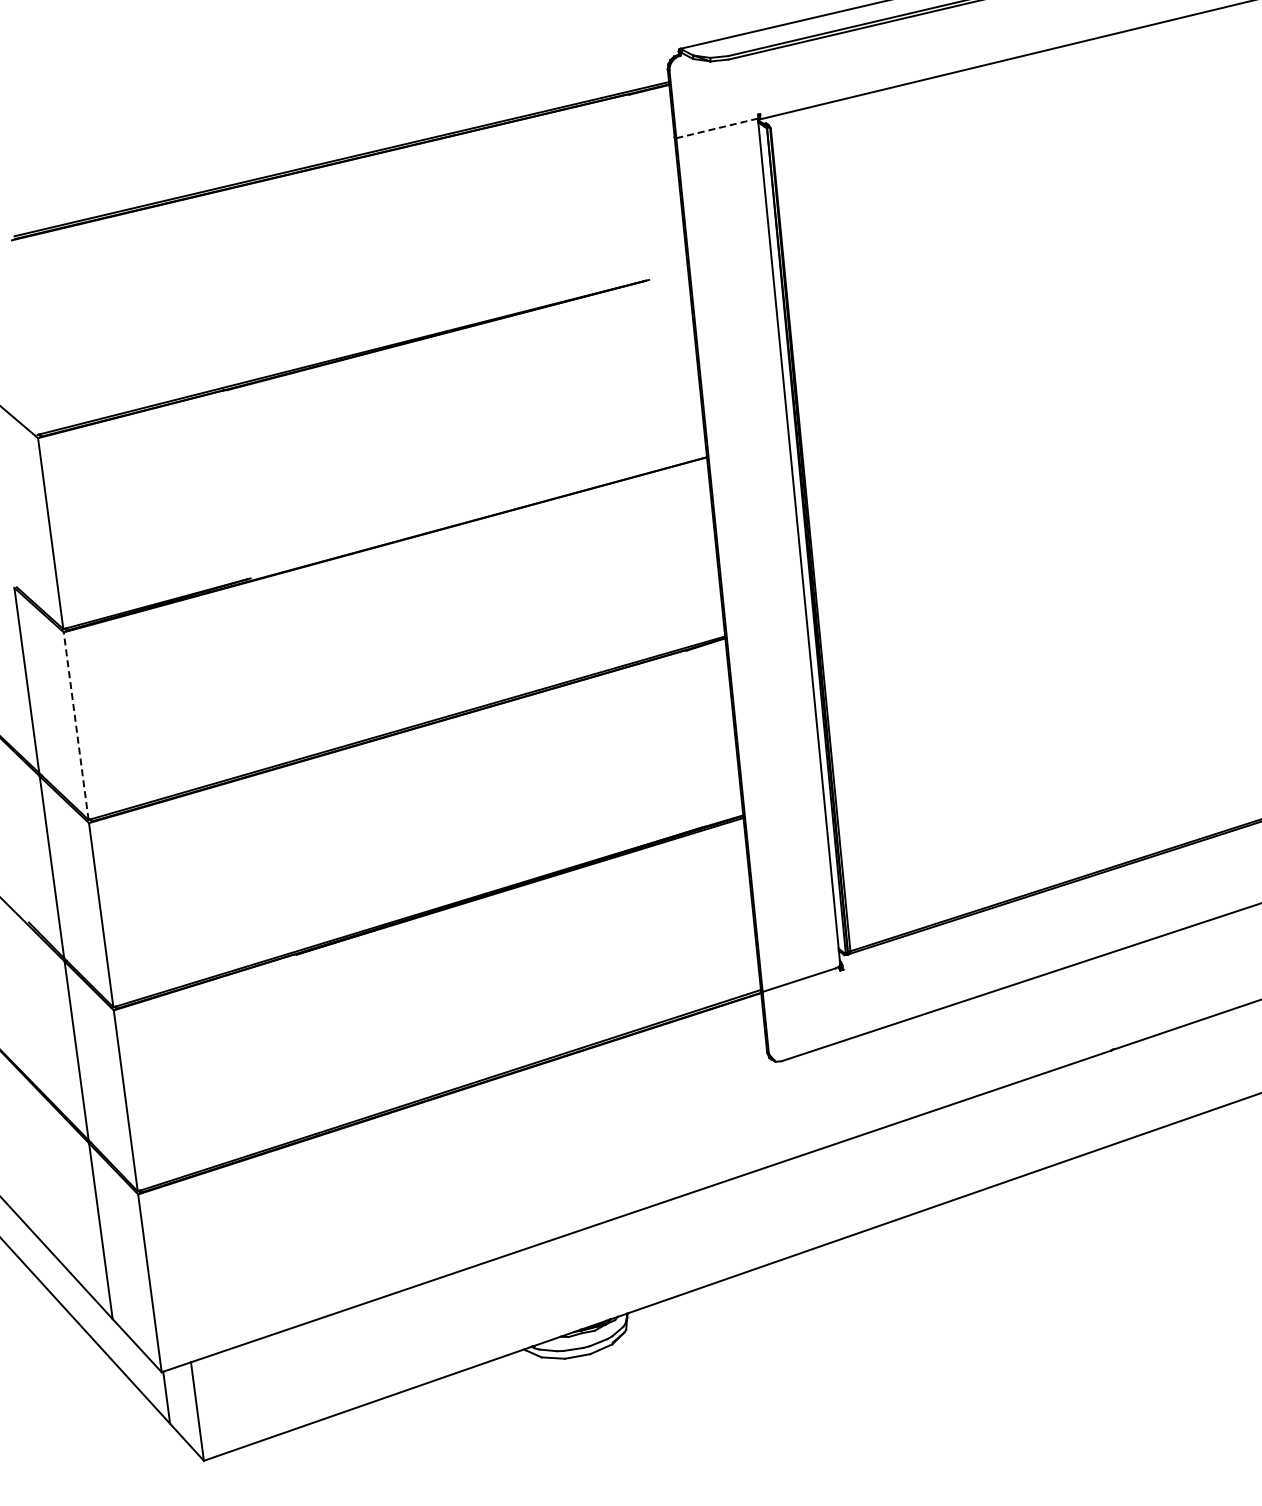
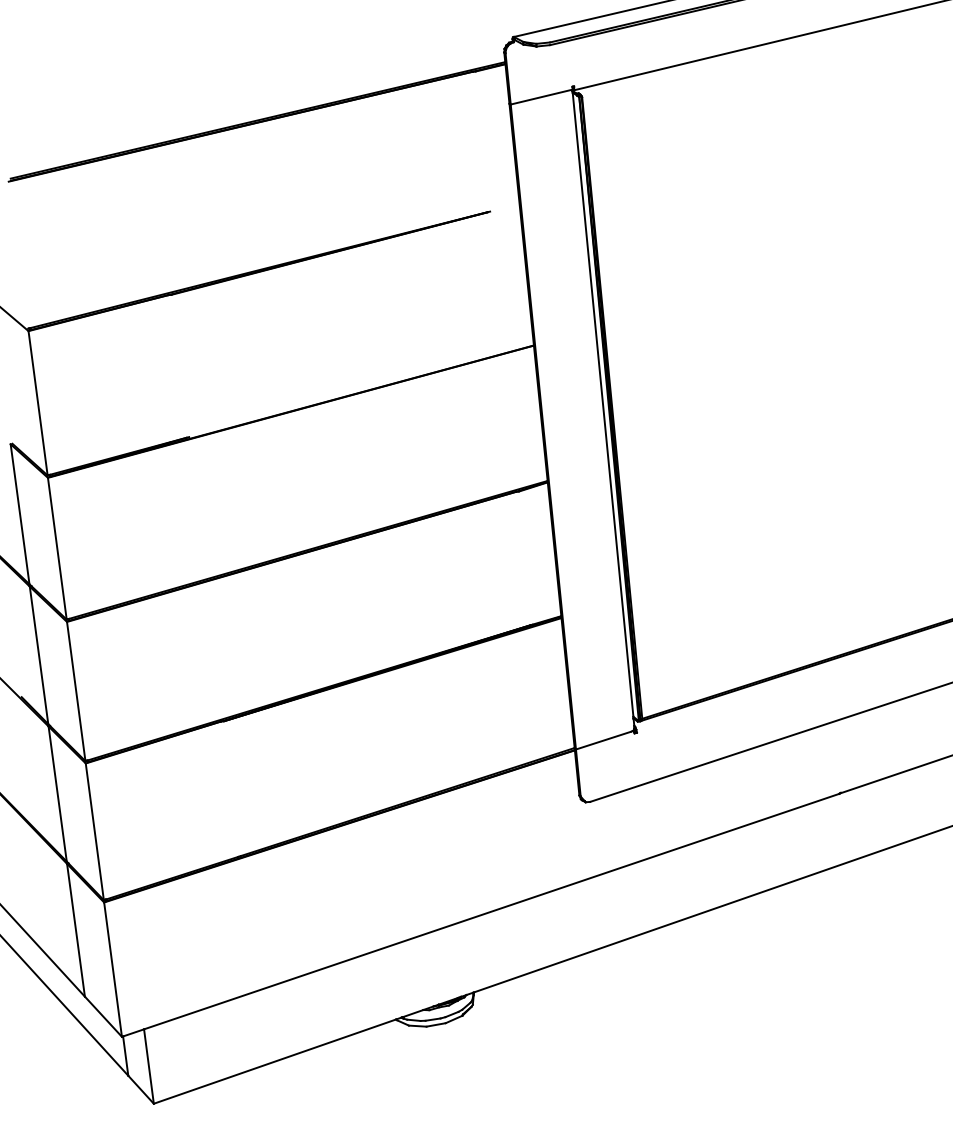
line: (717, 128) -> (541, 97), dashed -> solid
line: (76, 726) -> (57, 548), dashed -> solid

